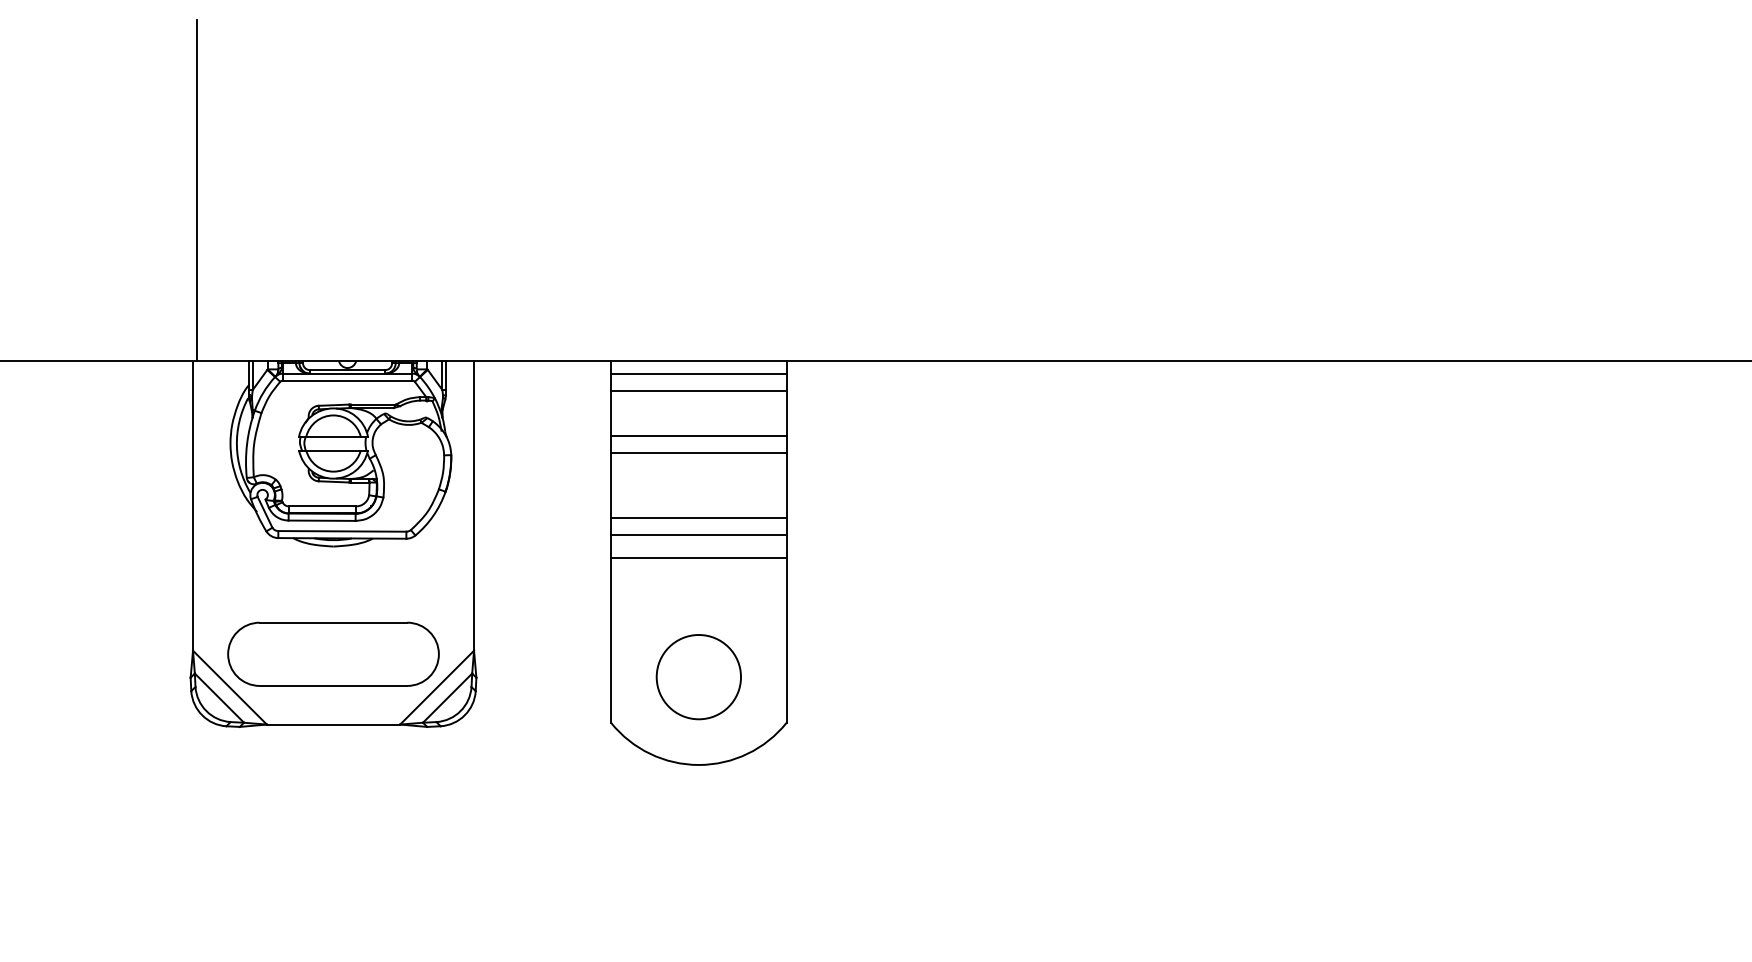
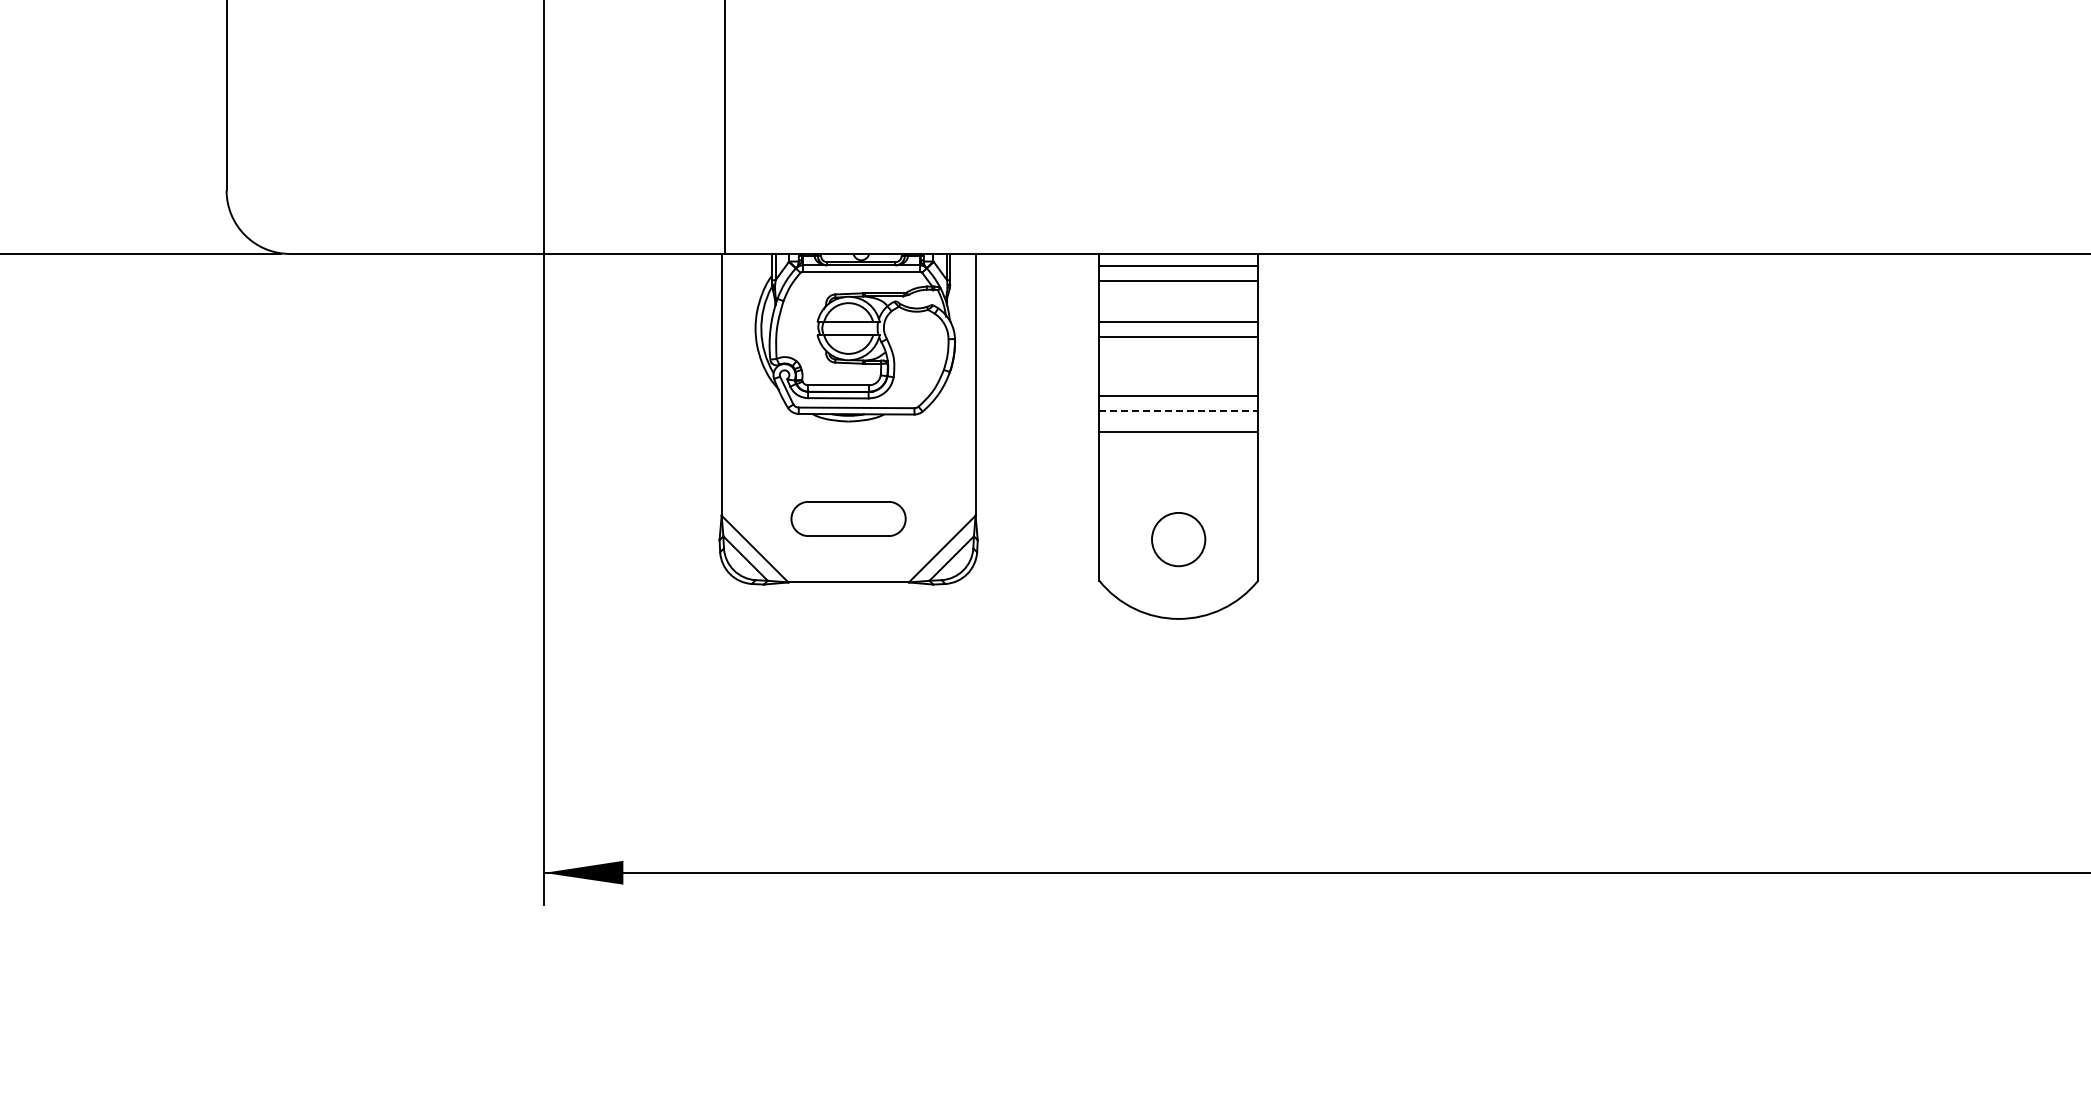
line: (699, 535) -> (1179, 411), solid -> dashed
part: (333, 653) -> (848, 518), size x0.6
circle: (698, 677) -> (1178, 539), size x0.7

